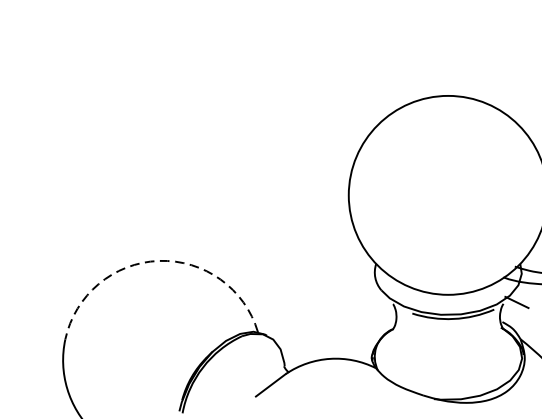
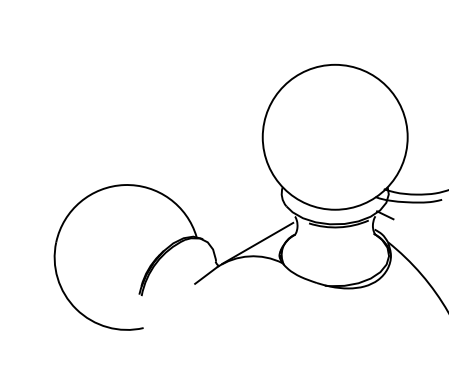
arc: (159, 261) -> (124, 185), dashed -> solid
line: (341, 339) -> (257, 242), added

